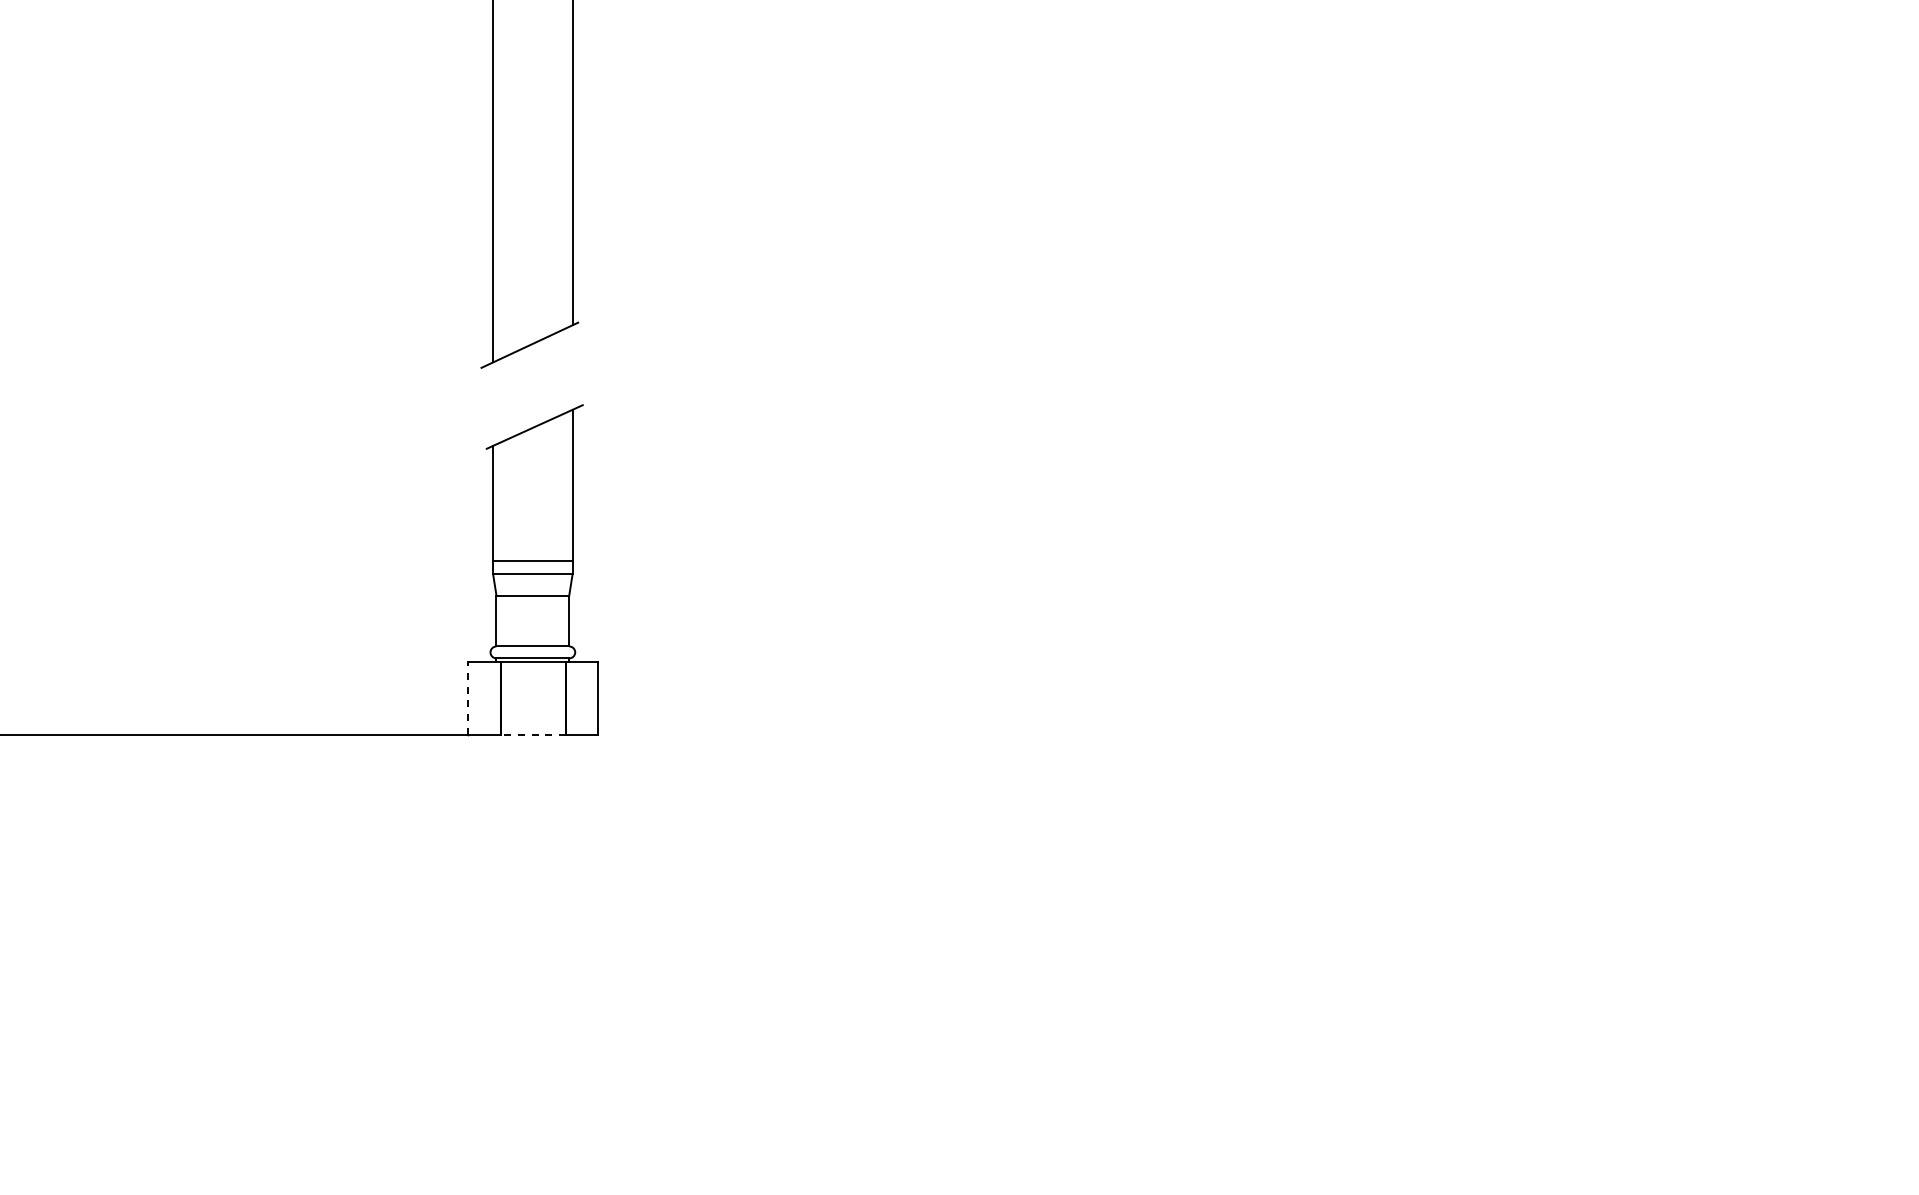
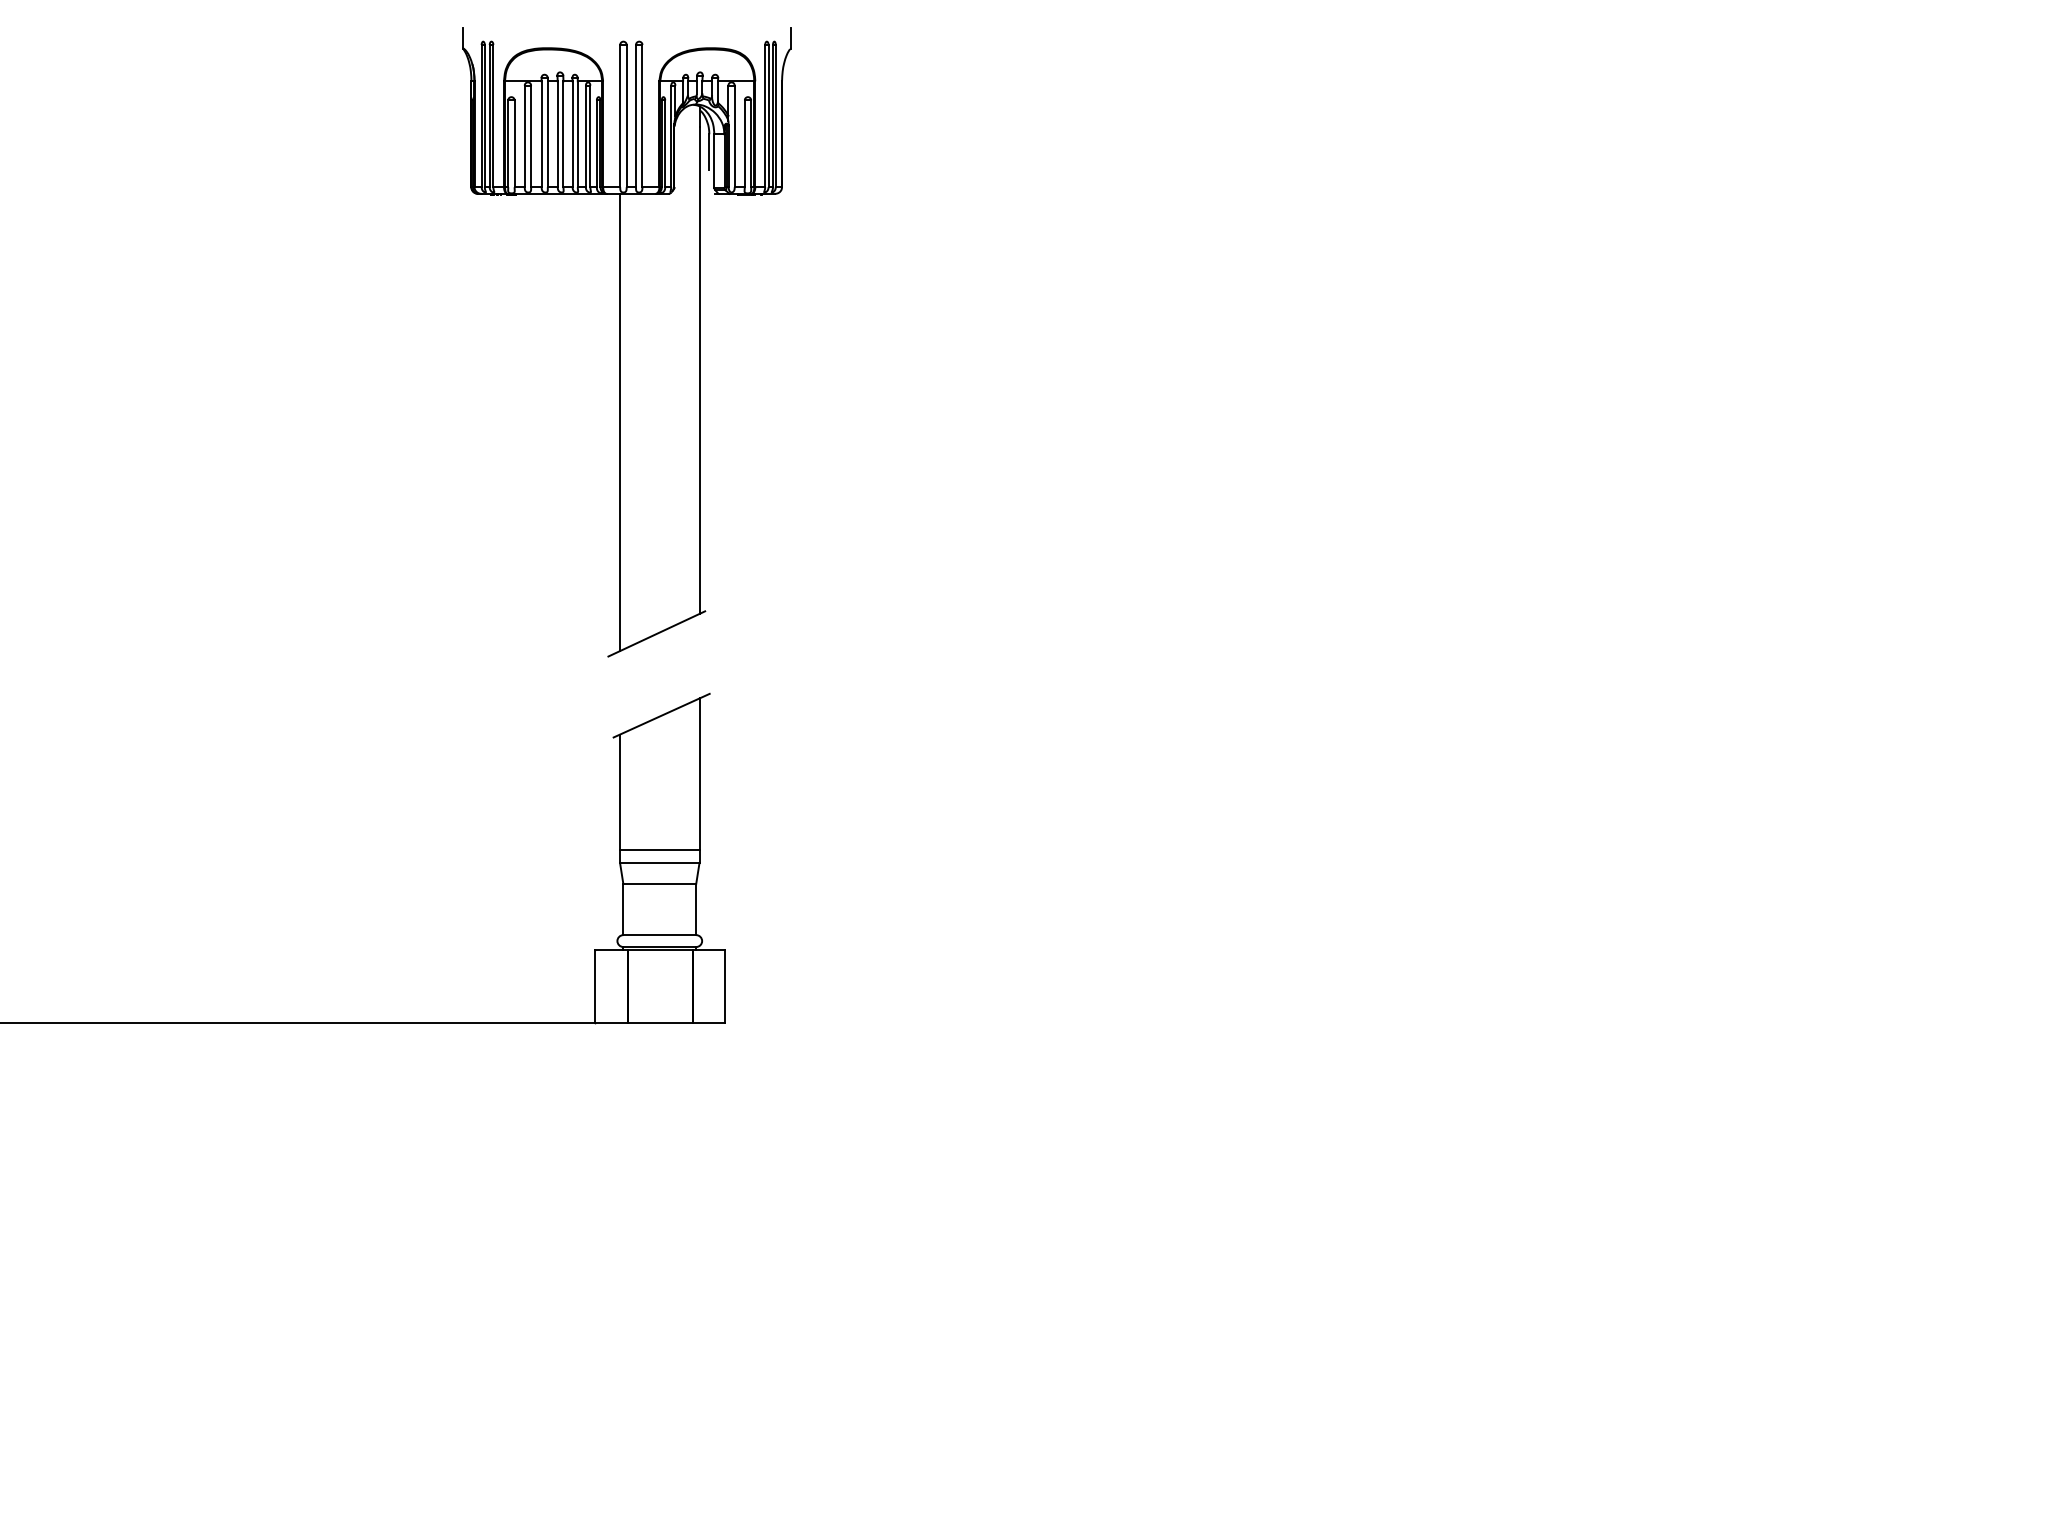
line: (467, 697) -> (594, 986), dashed -> solid
line: (532, 734) -> (659, 1023), dashed -> solid

